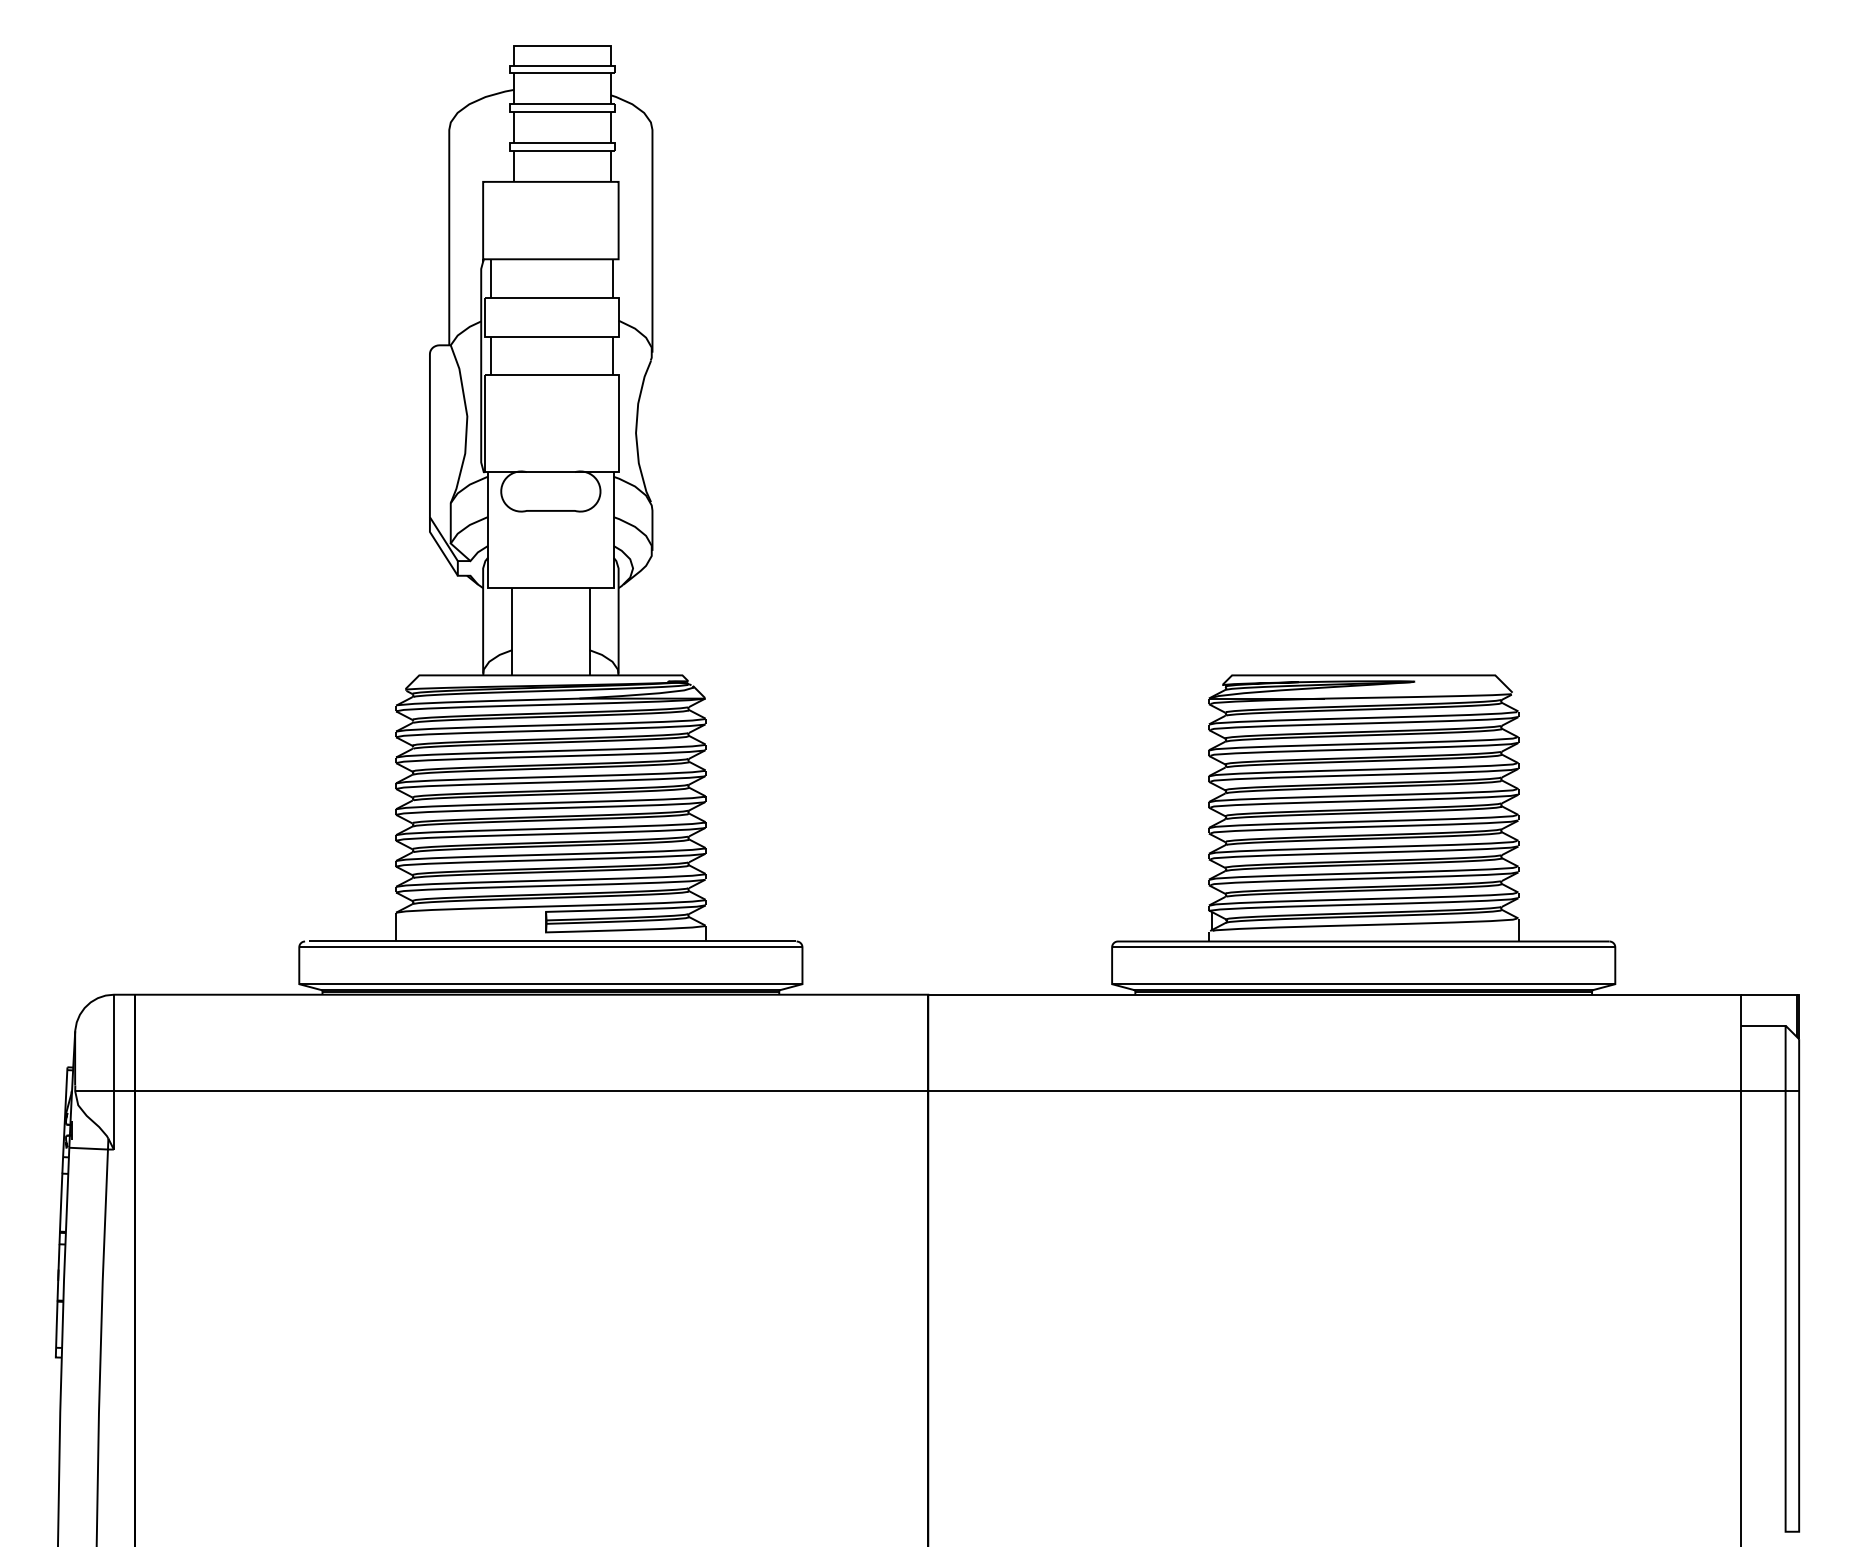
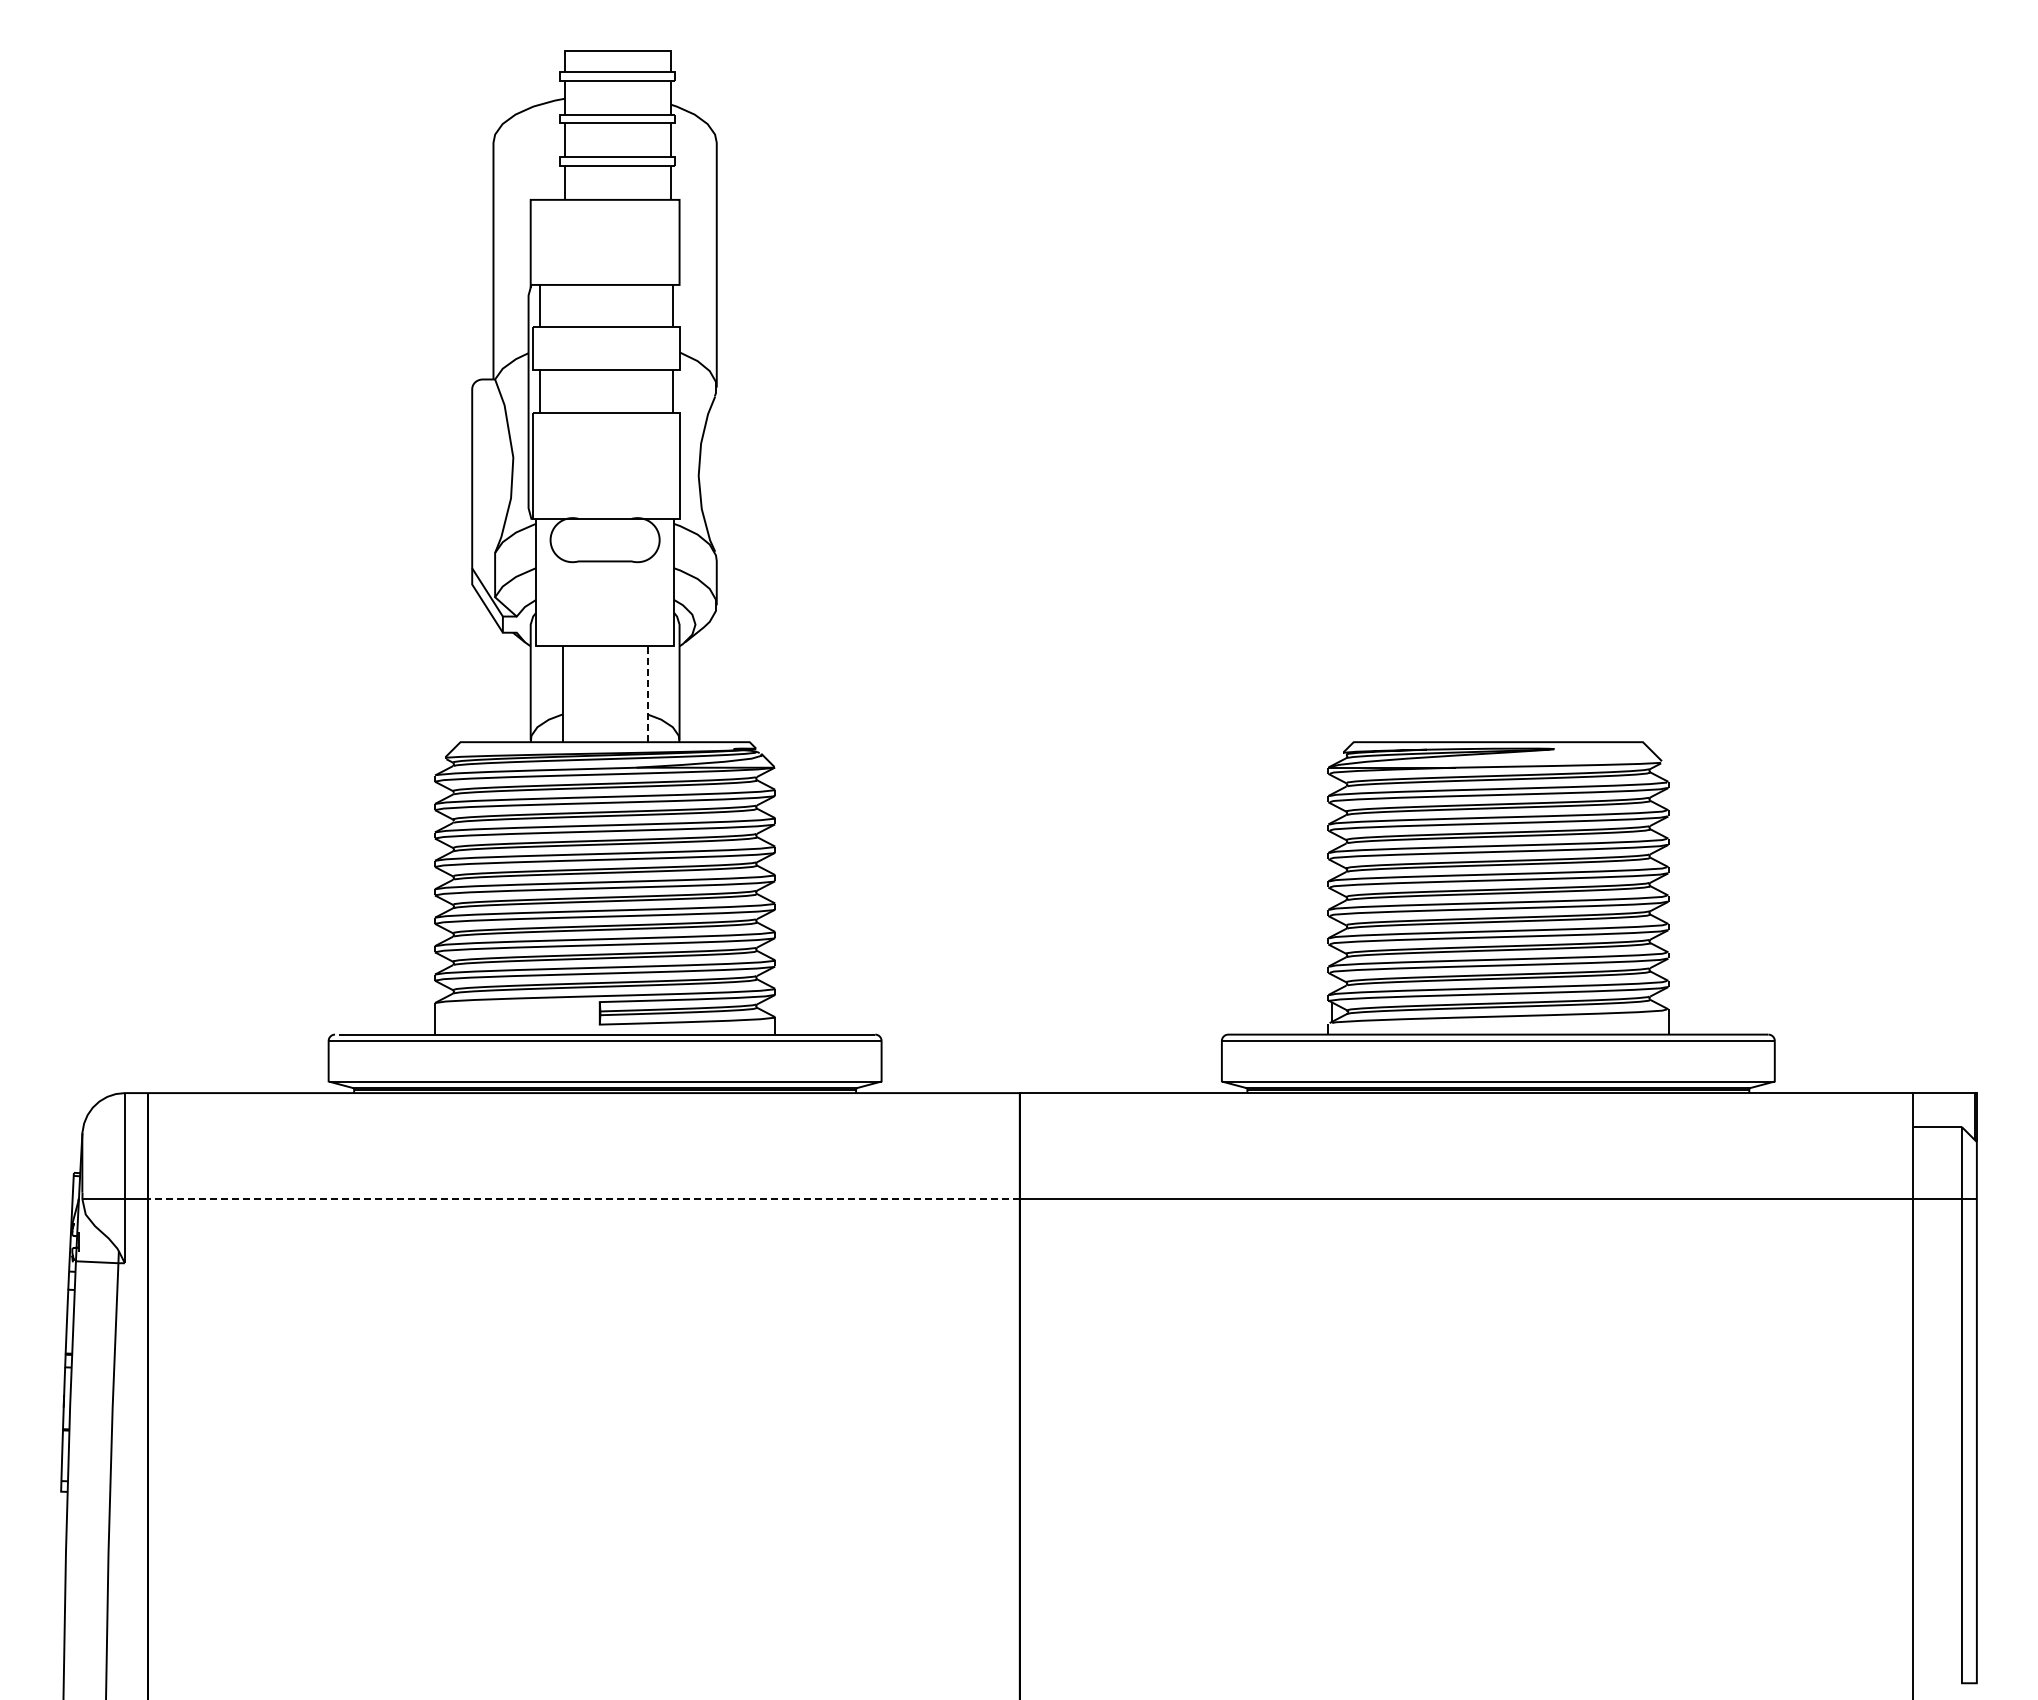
line: (589, 631) -> (647, 694), solid -> dashed
line: (531, 1091) -> (583, 1199), solid -> dashed

